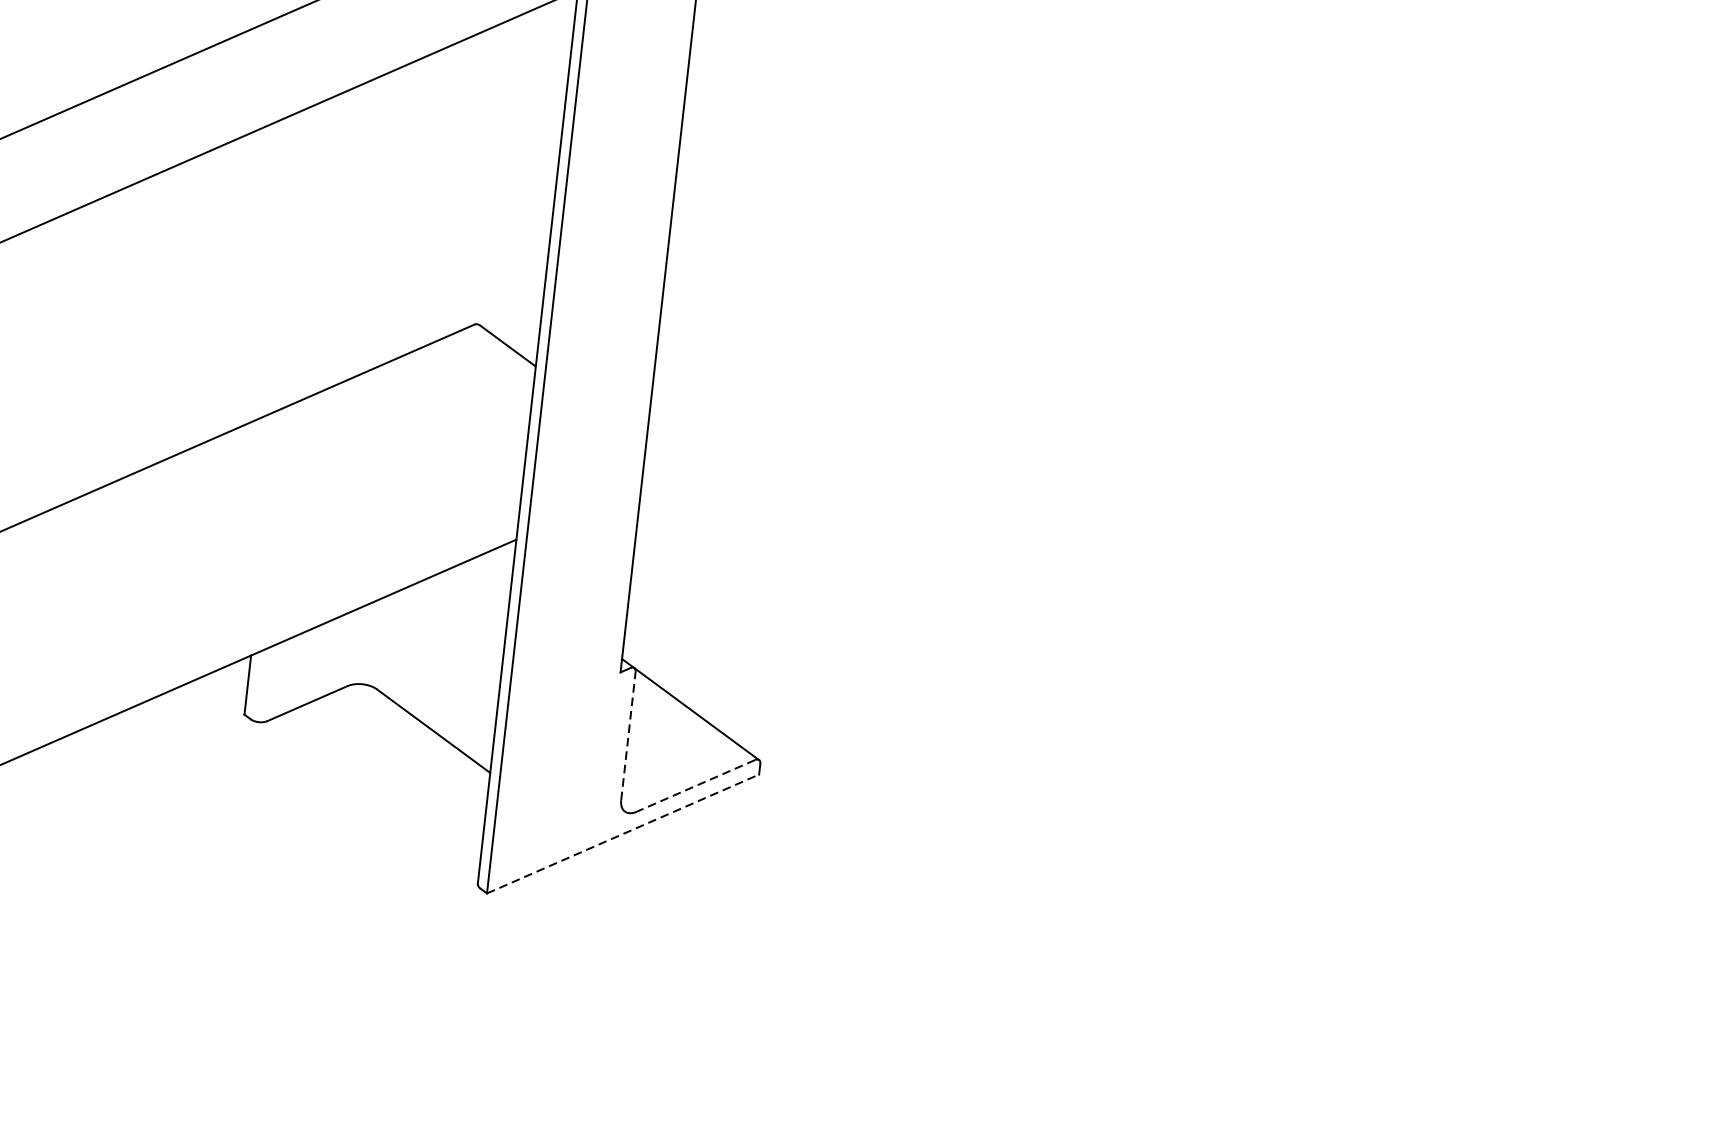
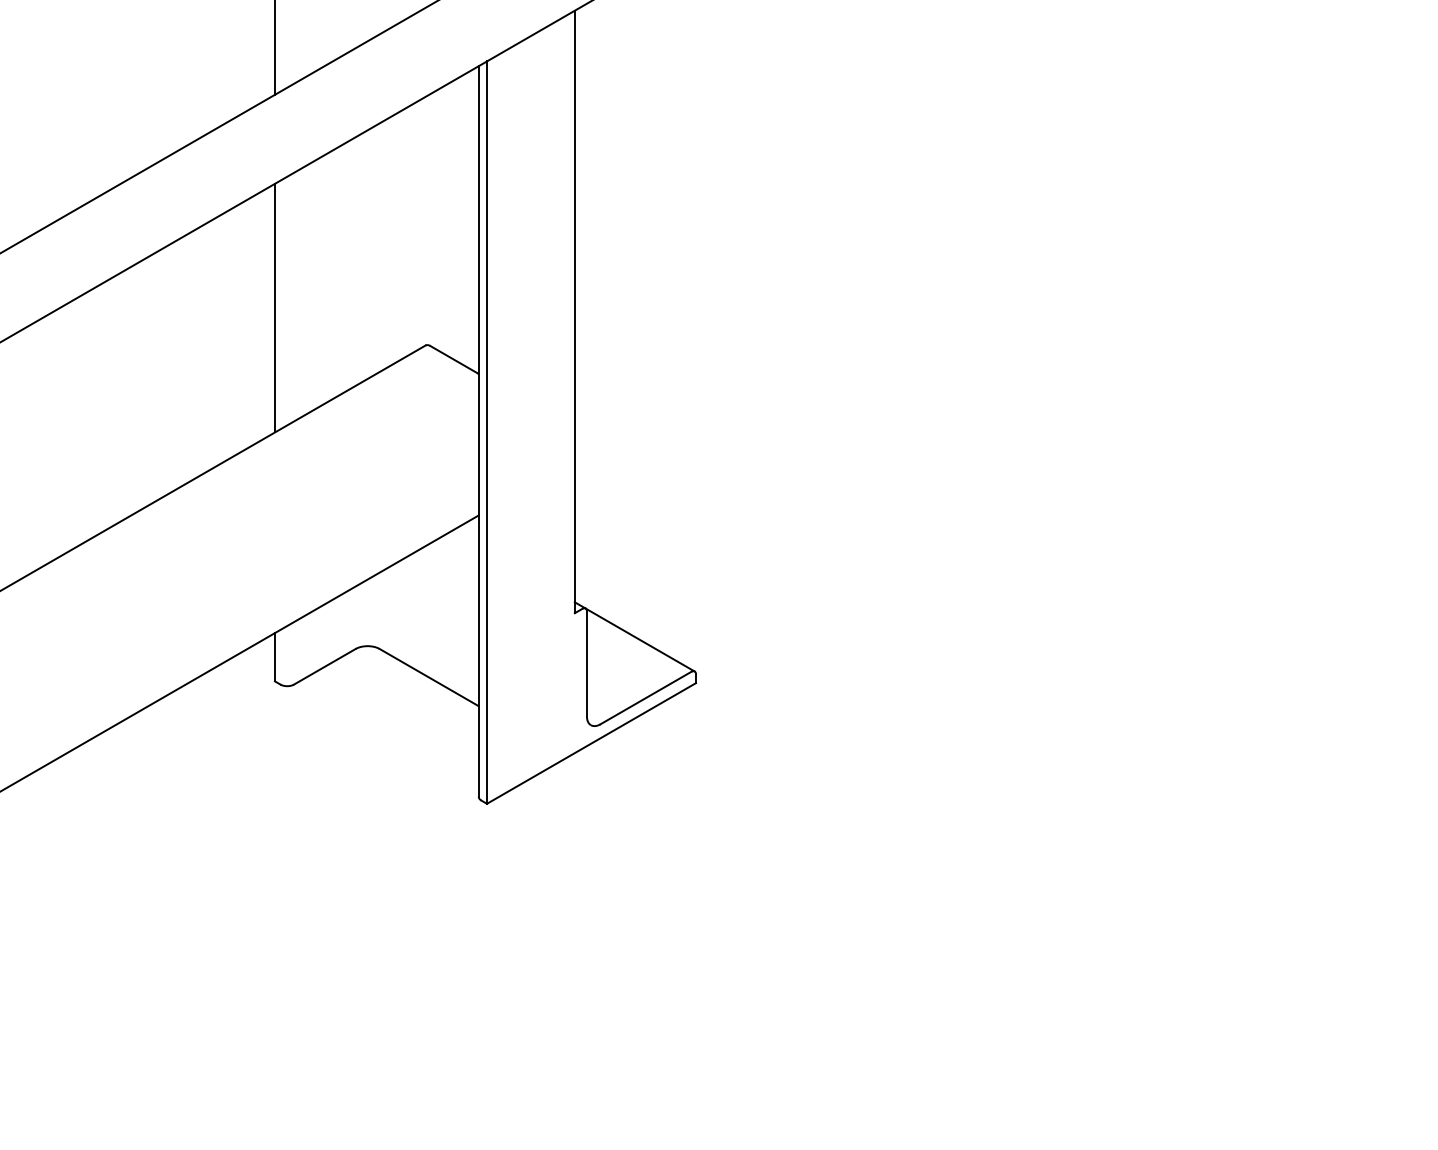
line: (296, 257) -> (275, 307), added
line: (627, 735) -> (586, 663), dashed -> solid
line: (695, 786) -> (645, 698), dashed -> solid
line: (623, 834) -> (591, 743), dashed -> solid

